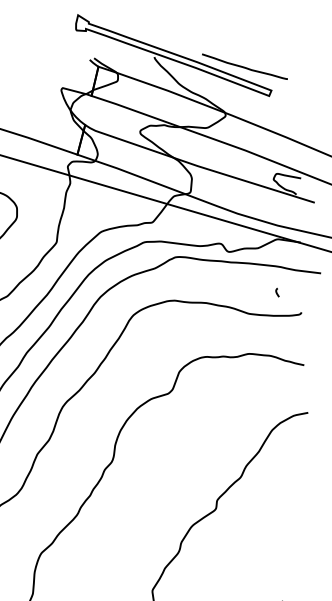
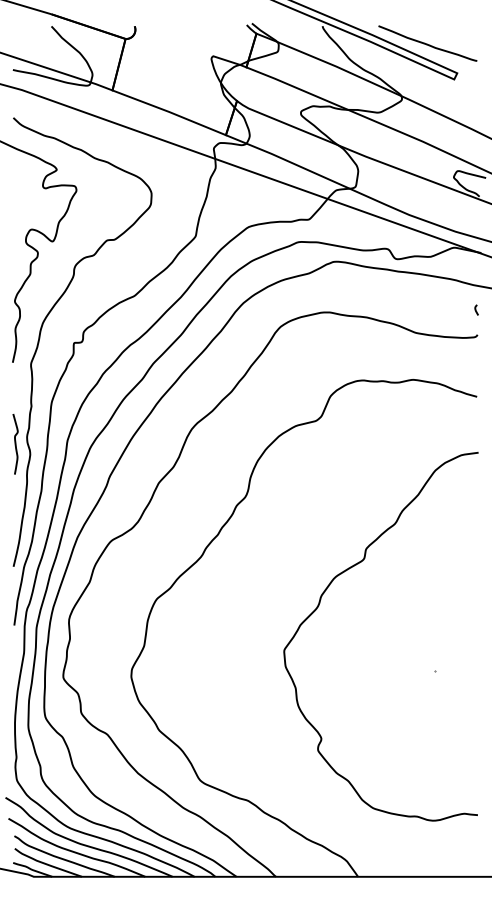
curve: (277, 292) -> (476, 309), moved

